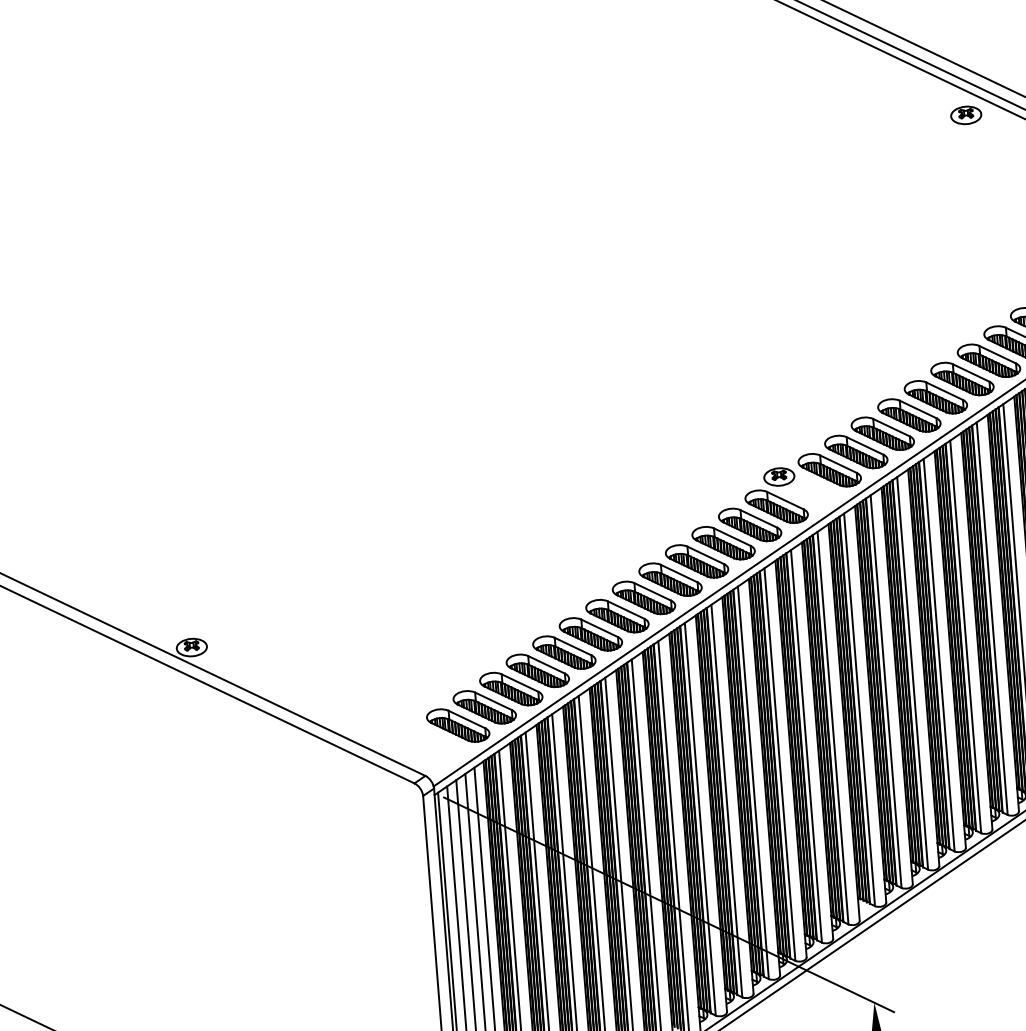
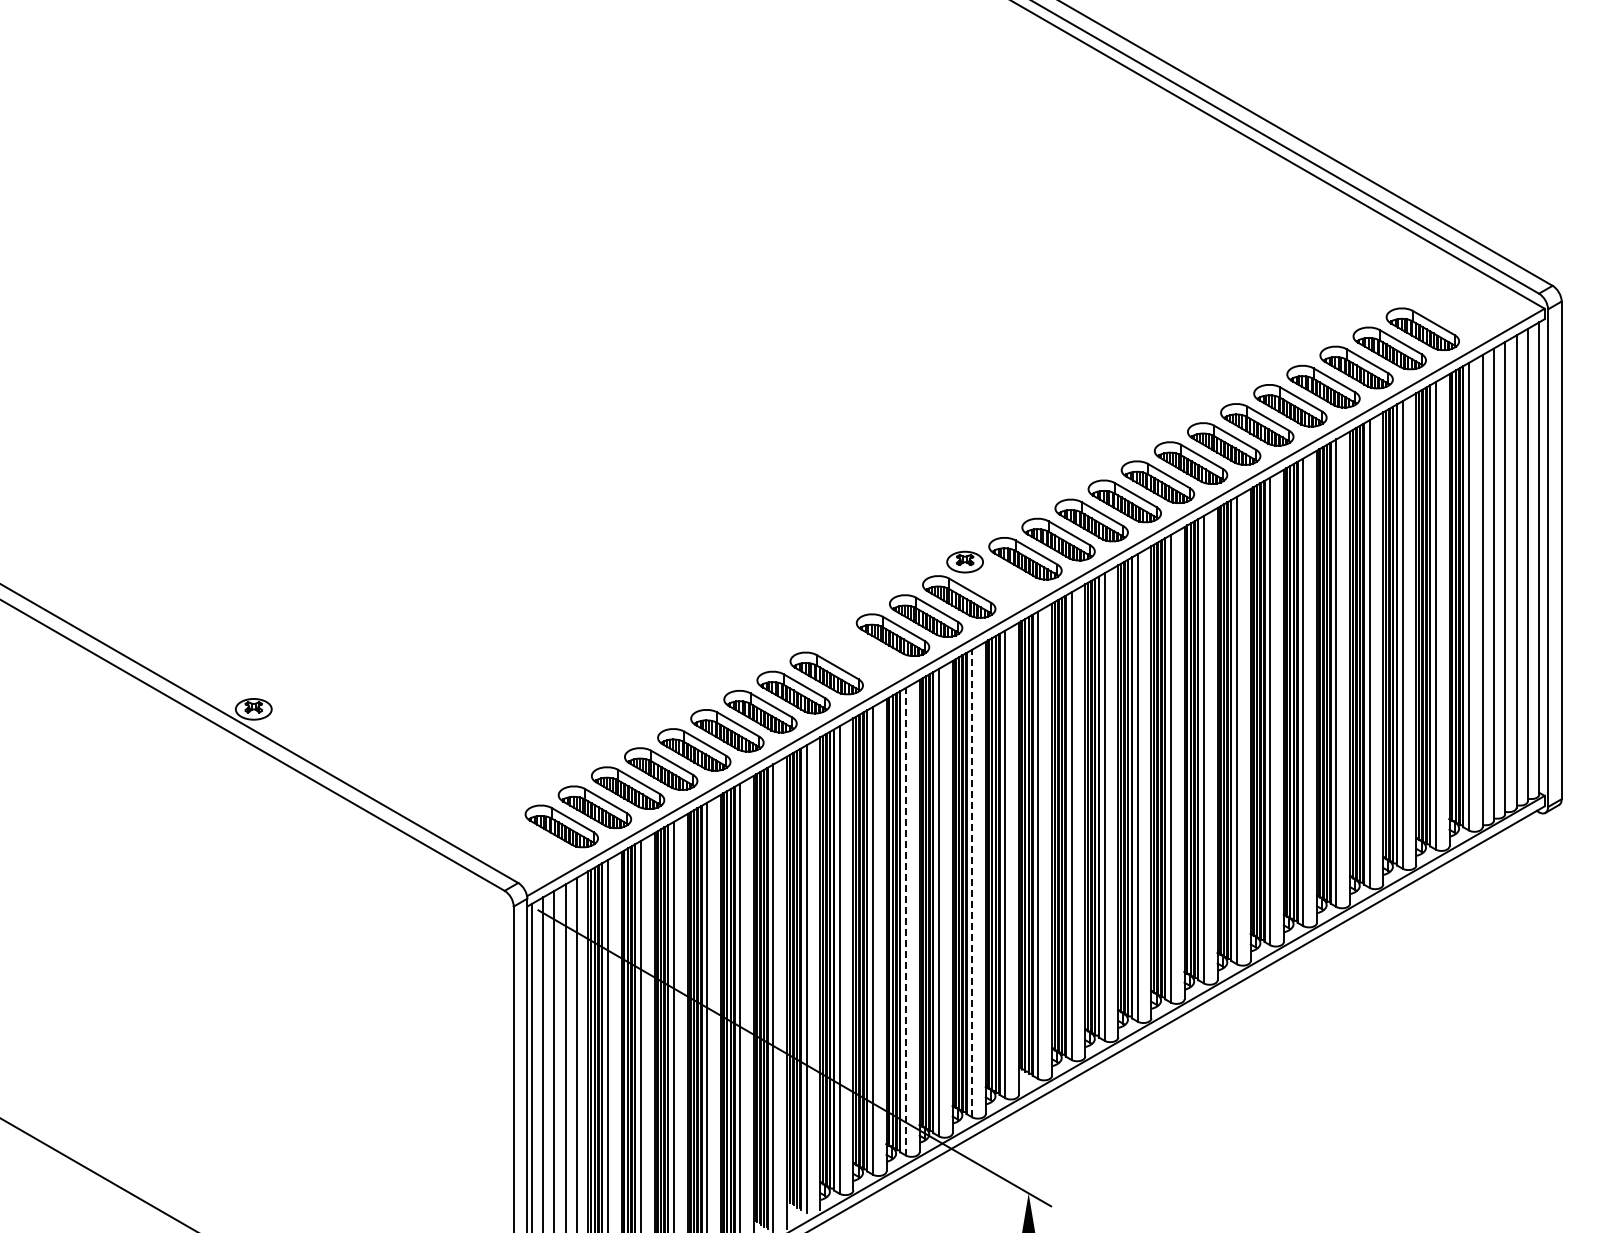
part: (965, 115) -> (1219, 151), removed
part: (696, 561) -> (859, 654), removed
line: (806, 746) -> (972, 883), solid -> dashed
line: (753, 782) -> (905, 921), solid -> dashed

